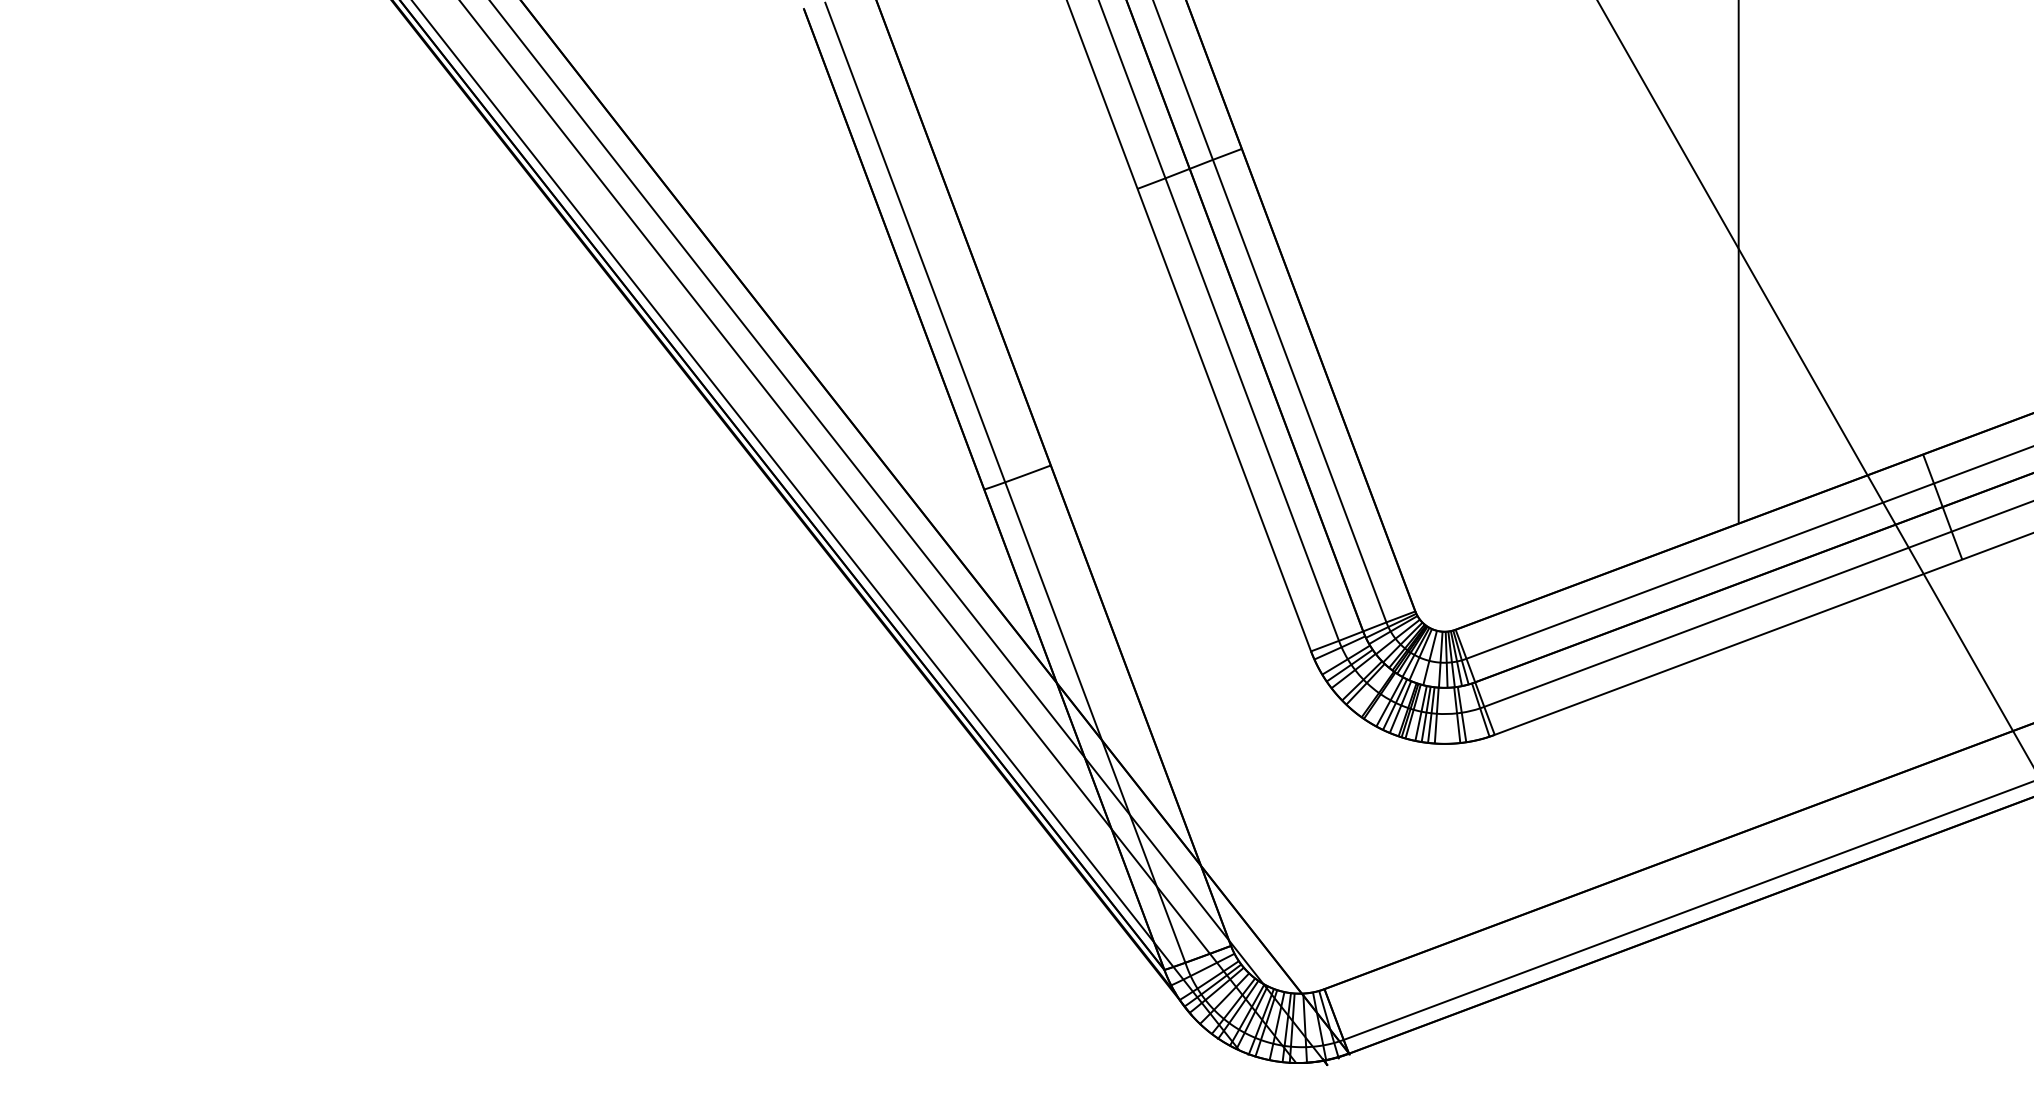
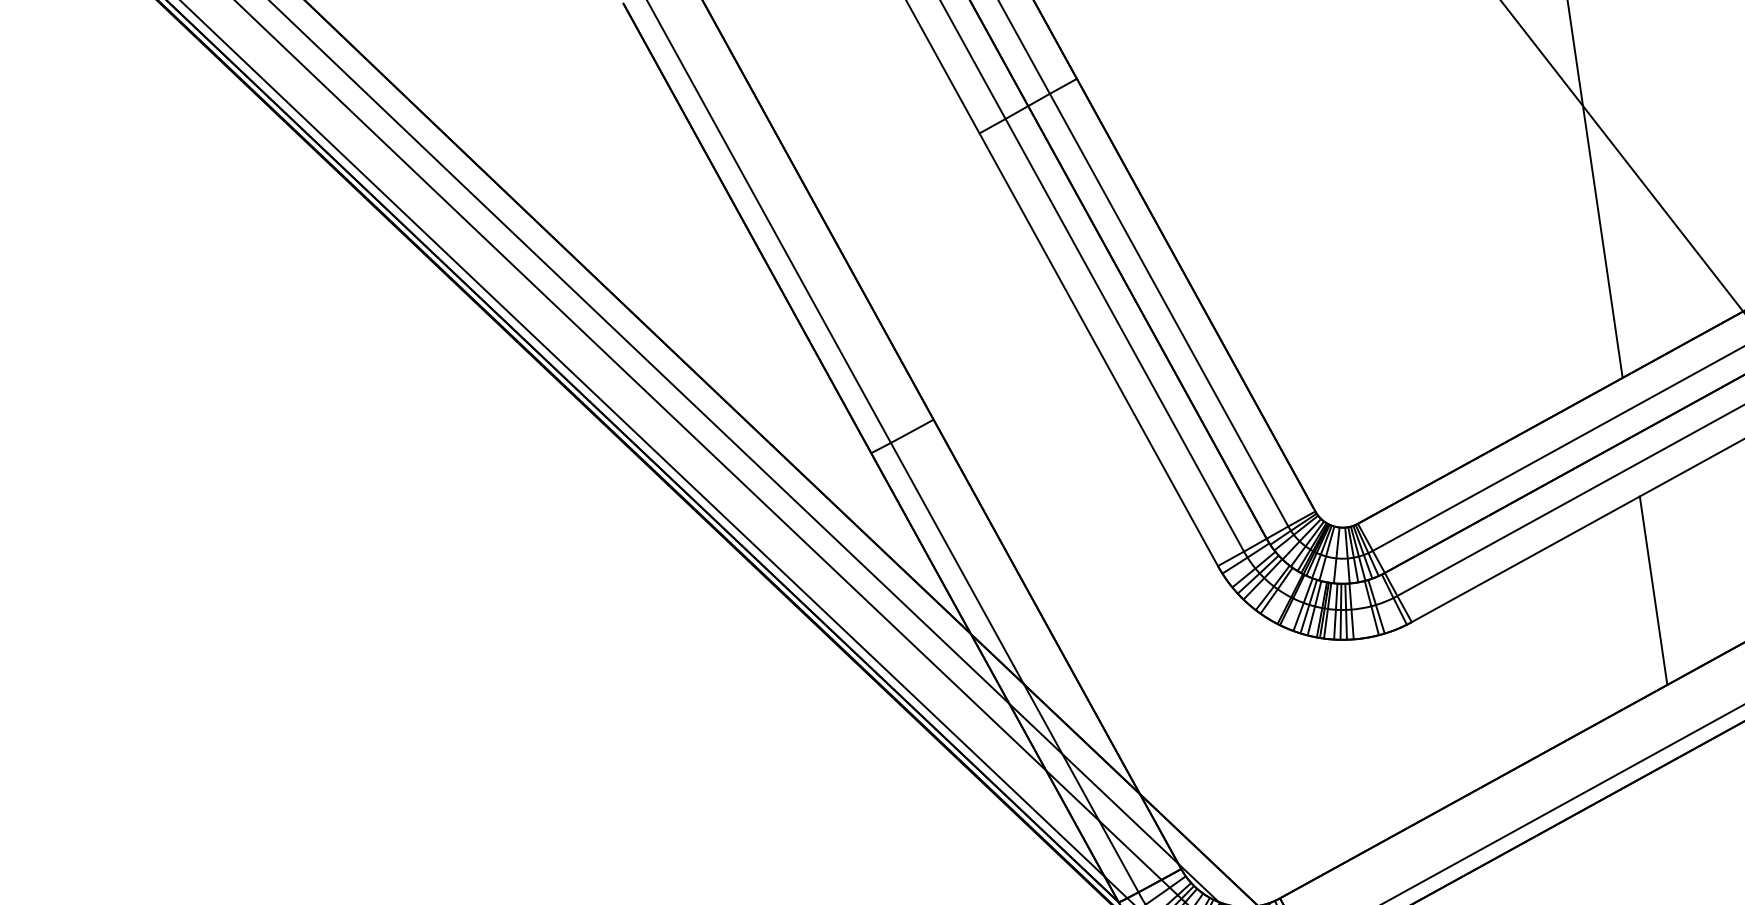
line: (1738, 738) -> (1653, 590), added

